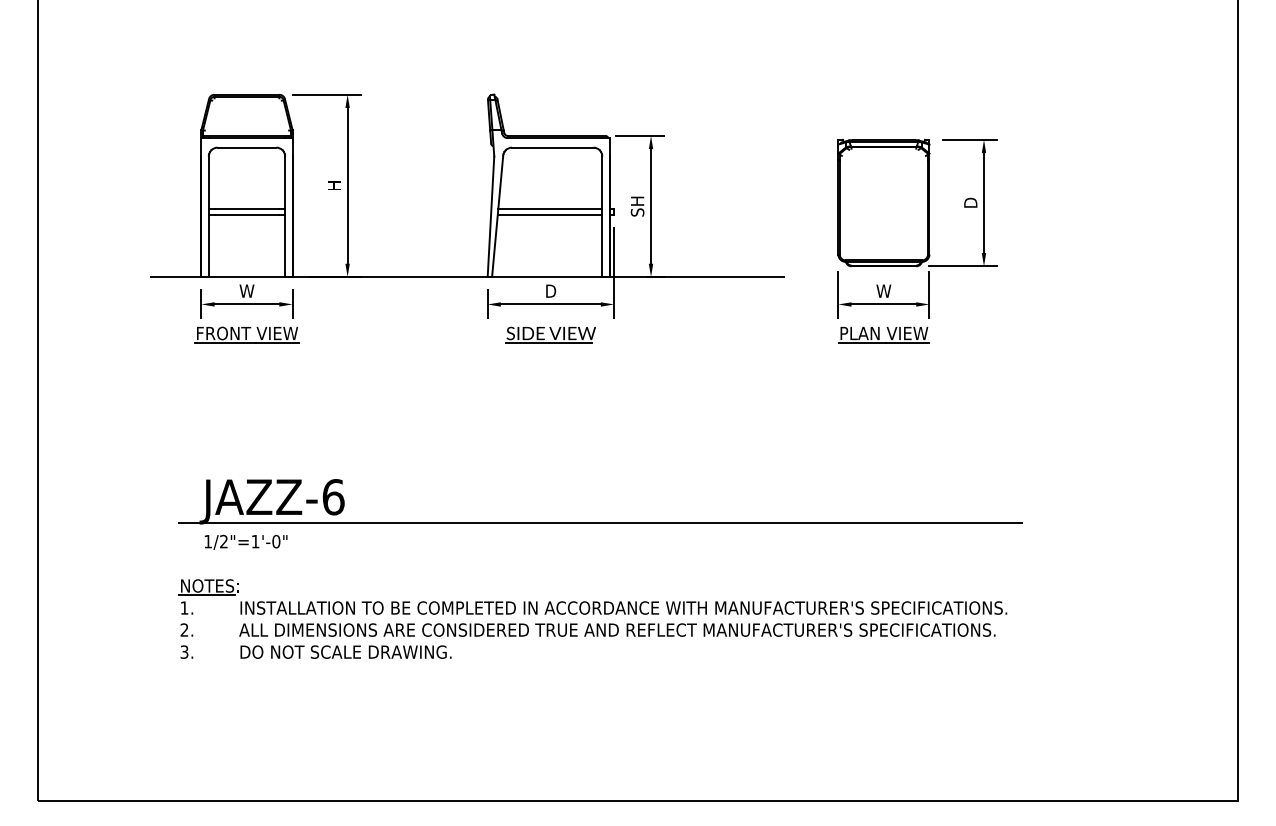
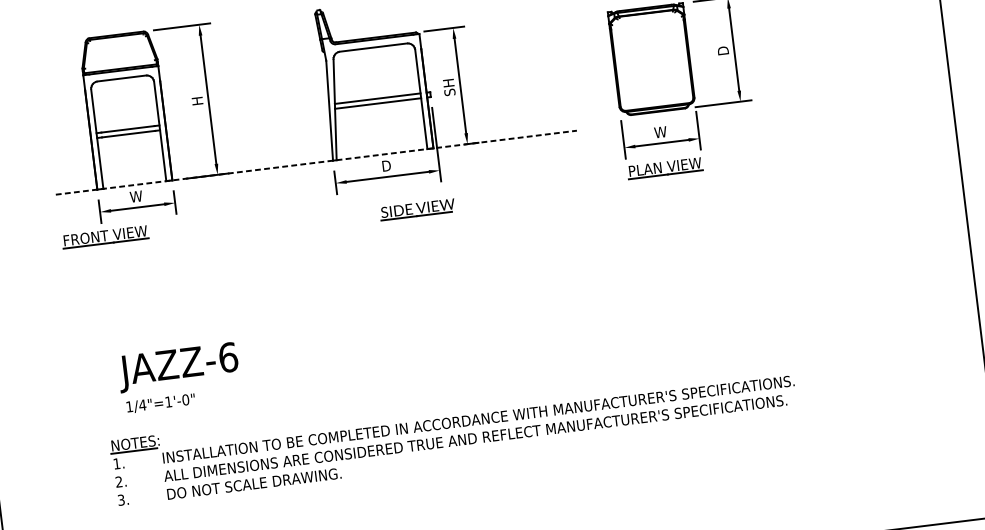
line: (467, 277) -> (316, 163), solid -> dashed
part: (246, 334) -> (104, 236), moved
part: (550, 334) -> (417, 209), moved
line: (600, 522) -> (450, 351), removed
text: (223, 541) -> (142, 405), 1/2"=1'-0" -> 1/4"=1'-0"

